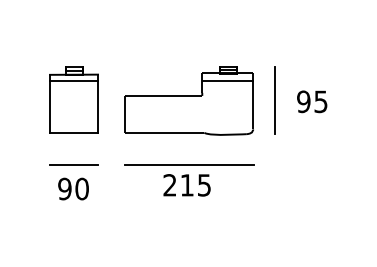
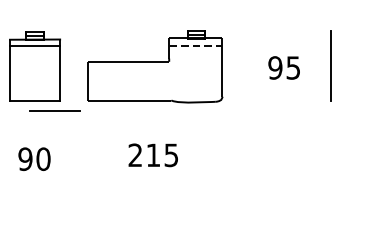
line: (228, 80) -> (196, 45), solid -> dashed
line: (274, 100) -> (330, 66), moved
line: (73, 164) -> (54, 110), moved
line: (188, 164) -> (154, 133), removed

